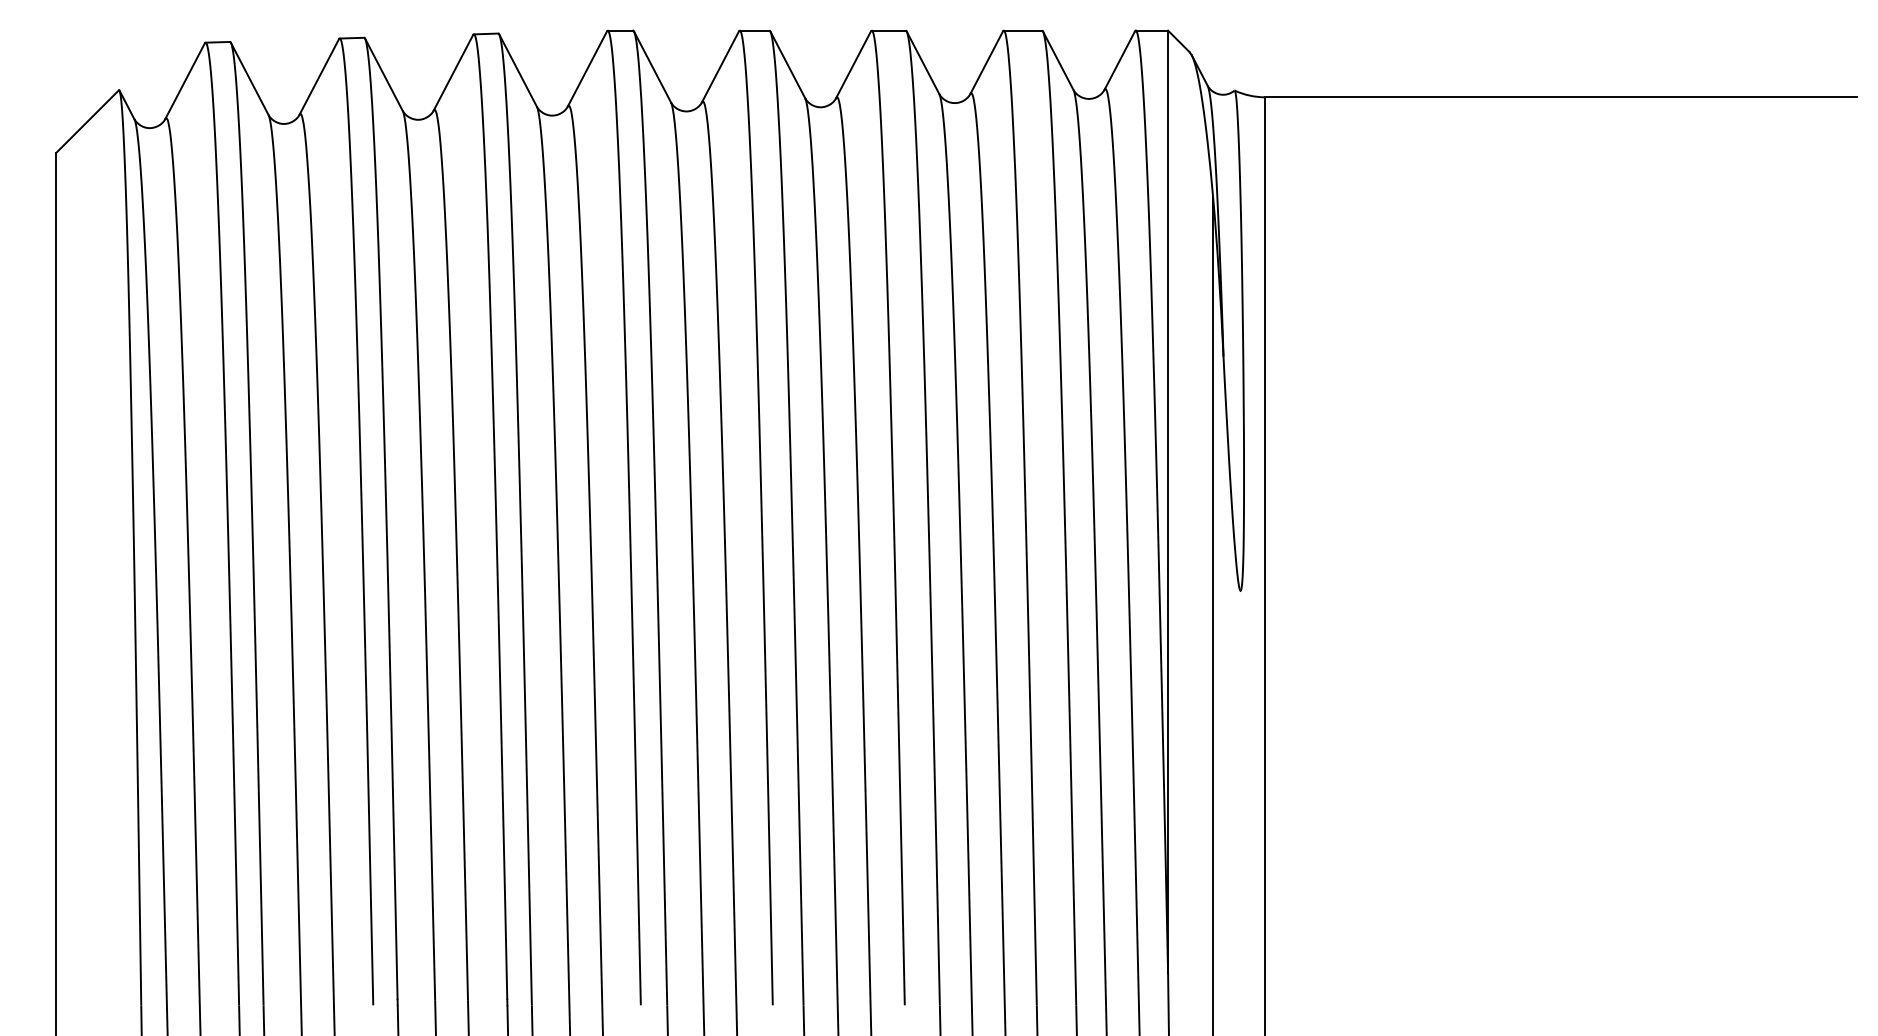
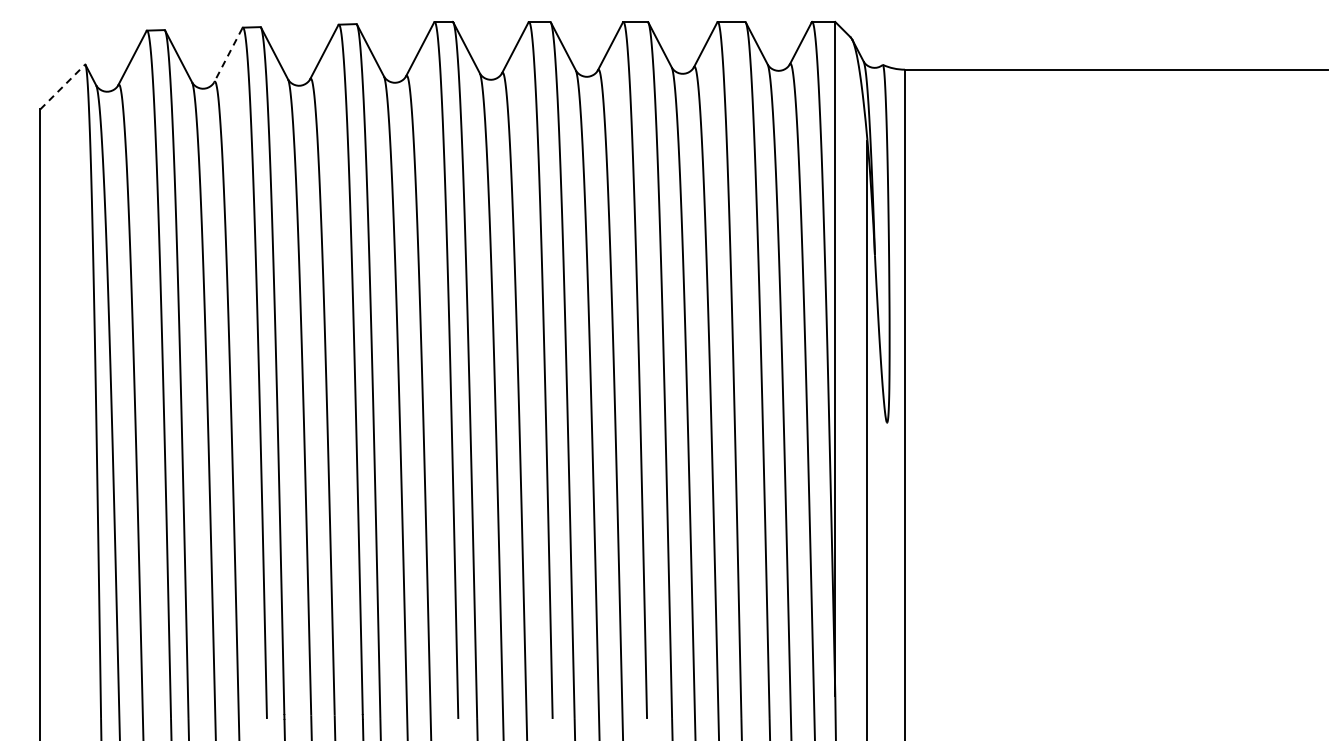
line: (319, 77) -> (228, 55), solid -> dashed
line: (87, 122) -> (62, 87), solid -> dashed

